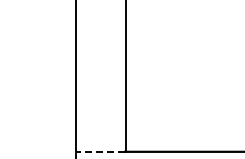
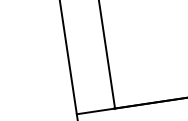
line: (100, 151) -> (95, 111), dashed -> solid

